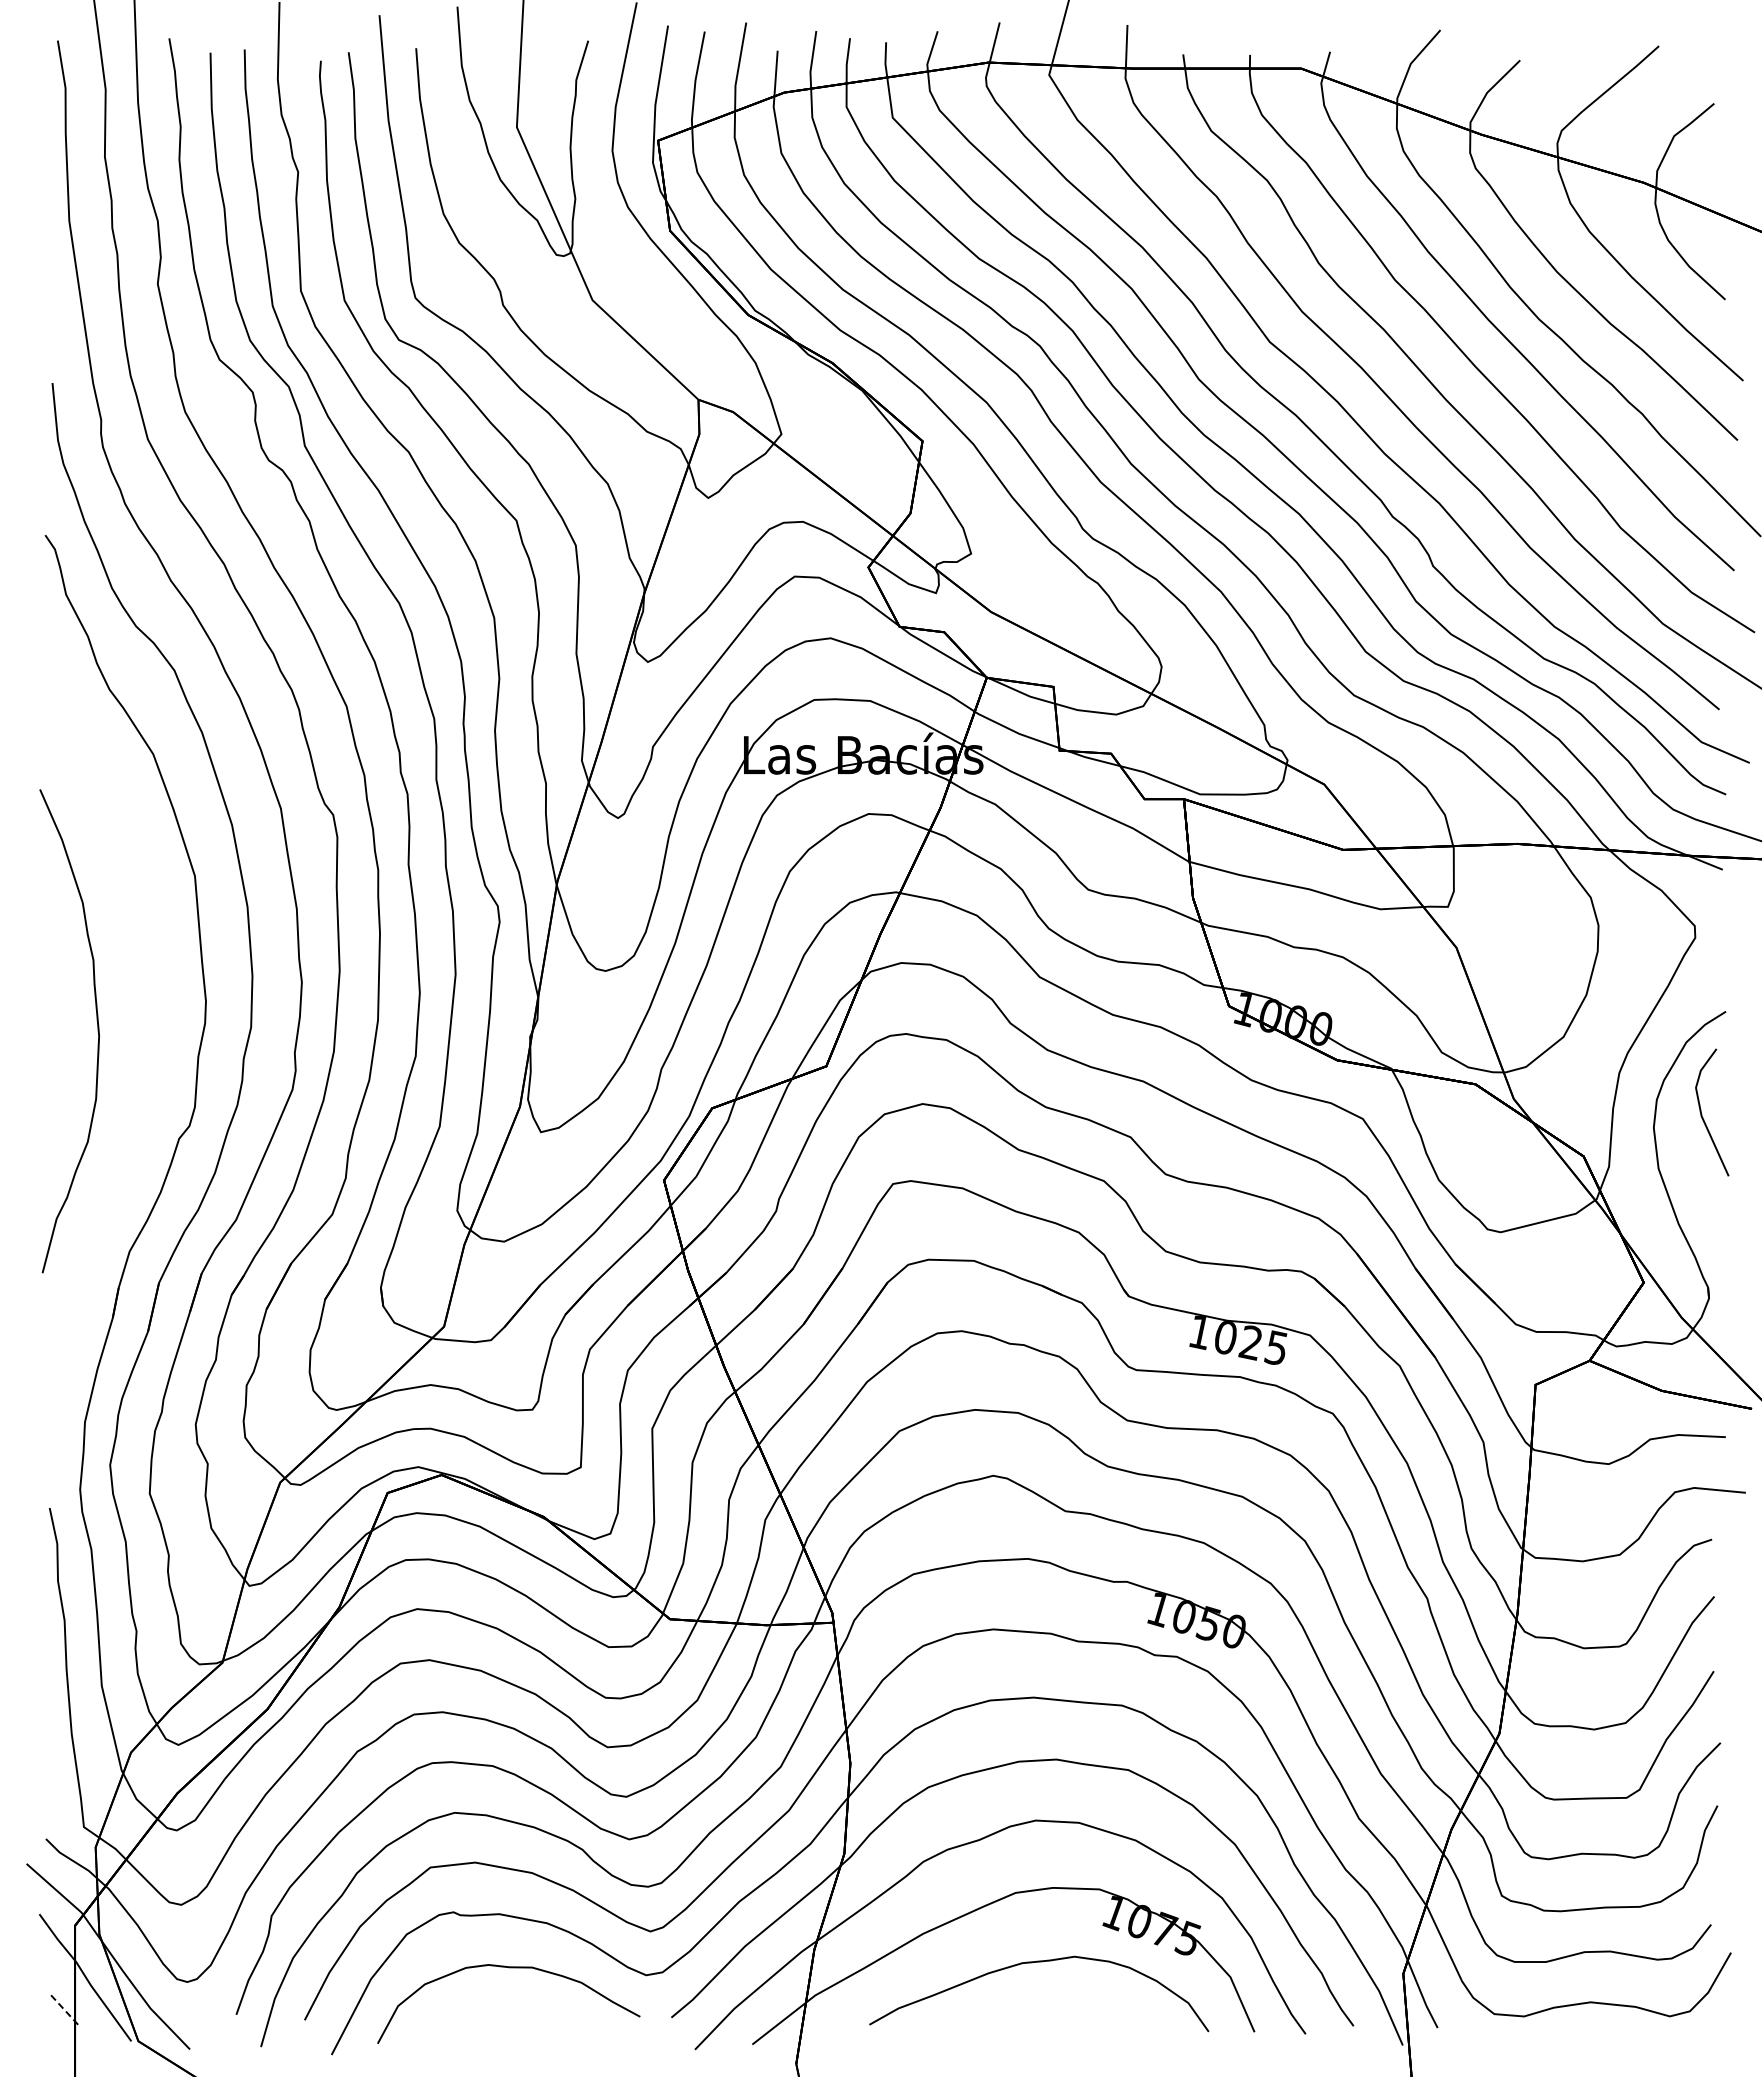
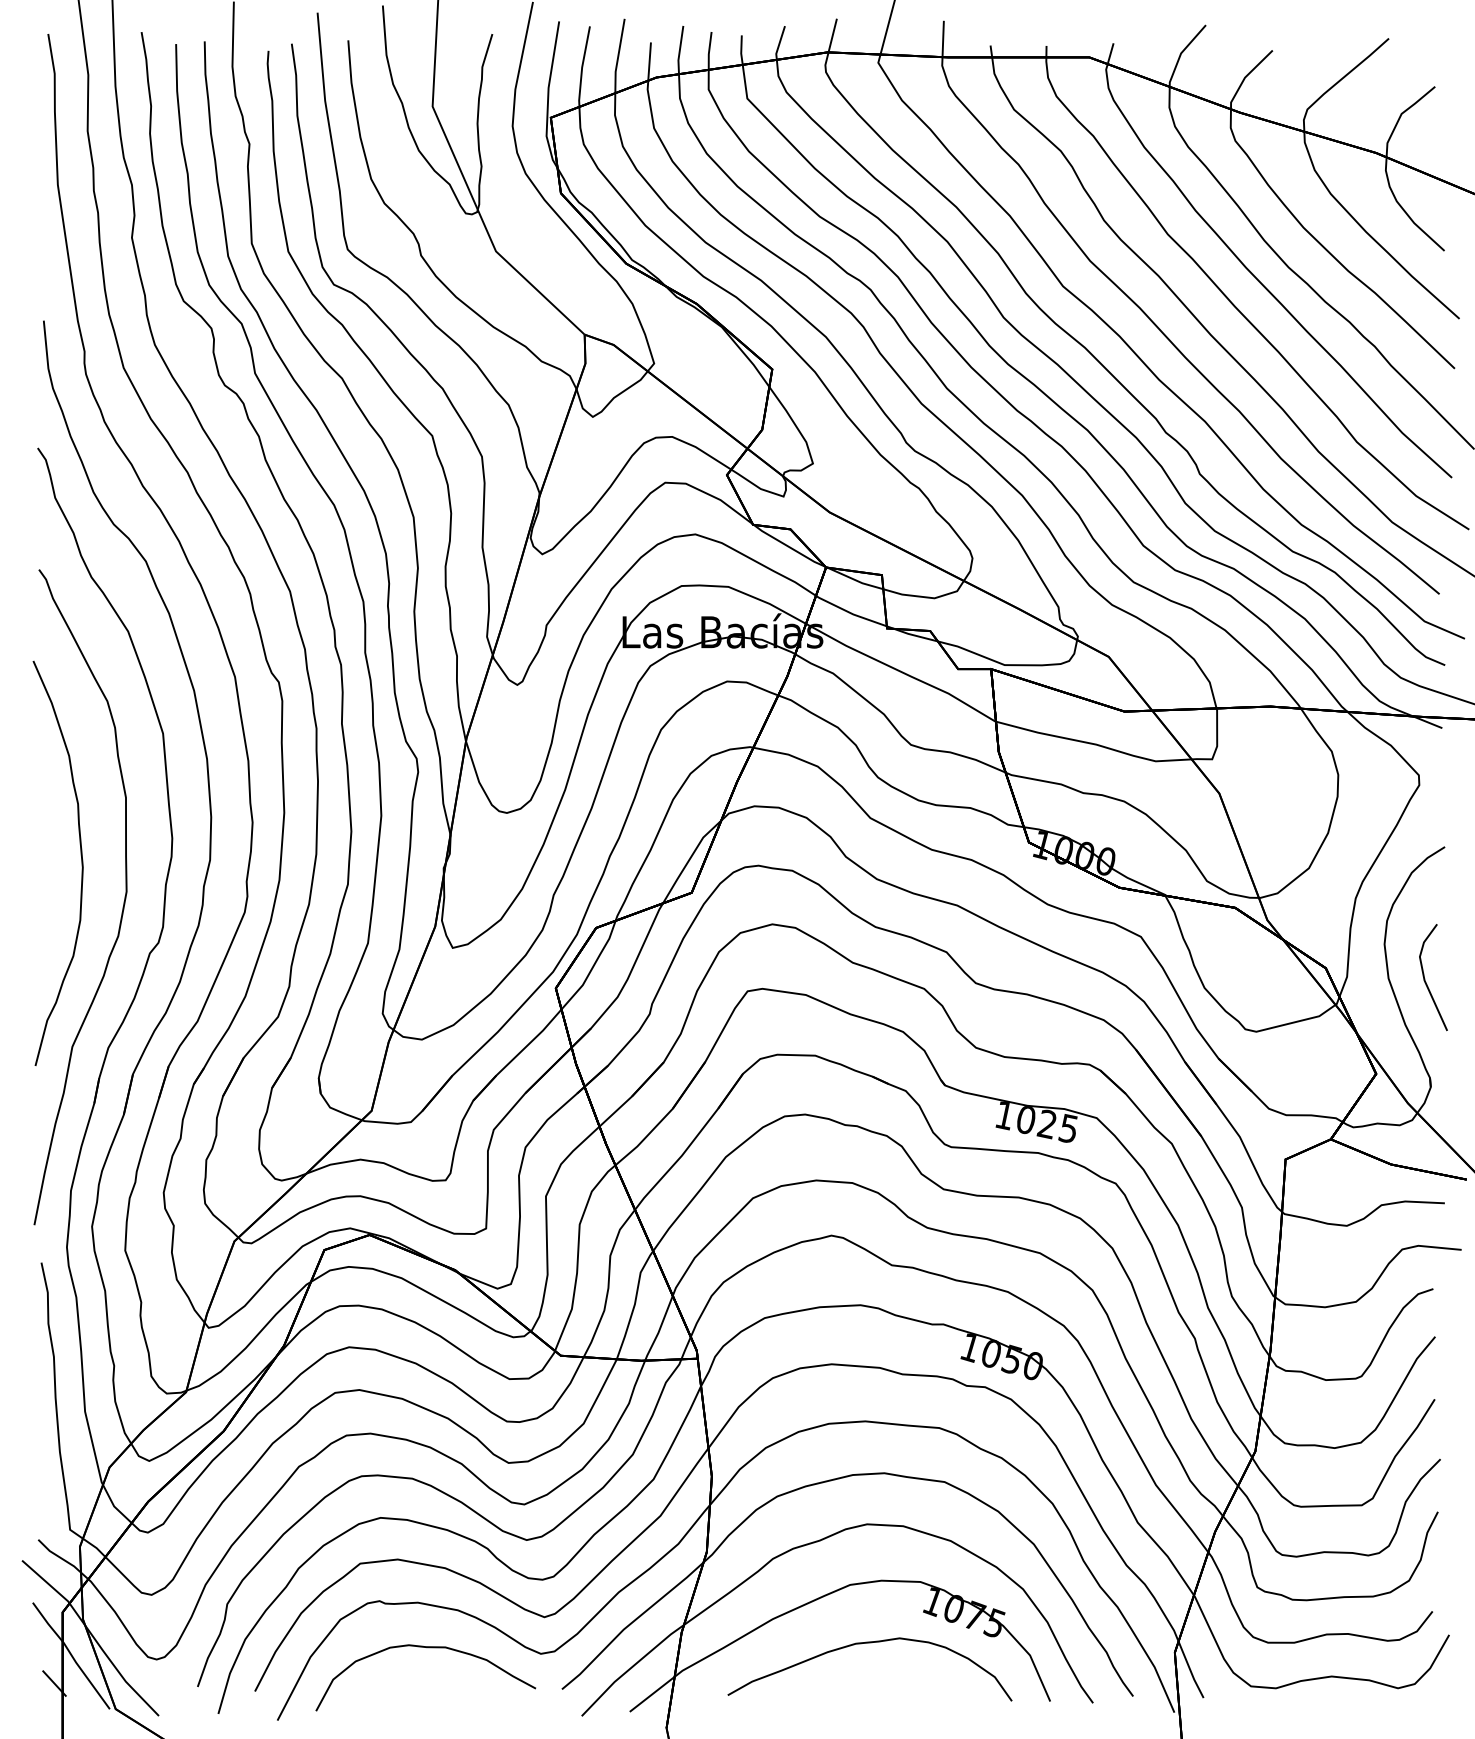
curve: (147, 1079) -> (123, 903), added
line: (1702, 1114) -> (1425, 979), moved
line: (65, 2011) -> (54, 1684), dashed -> solid

